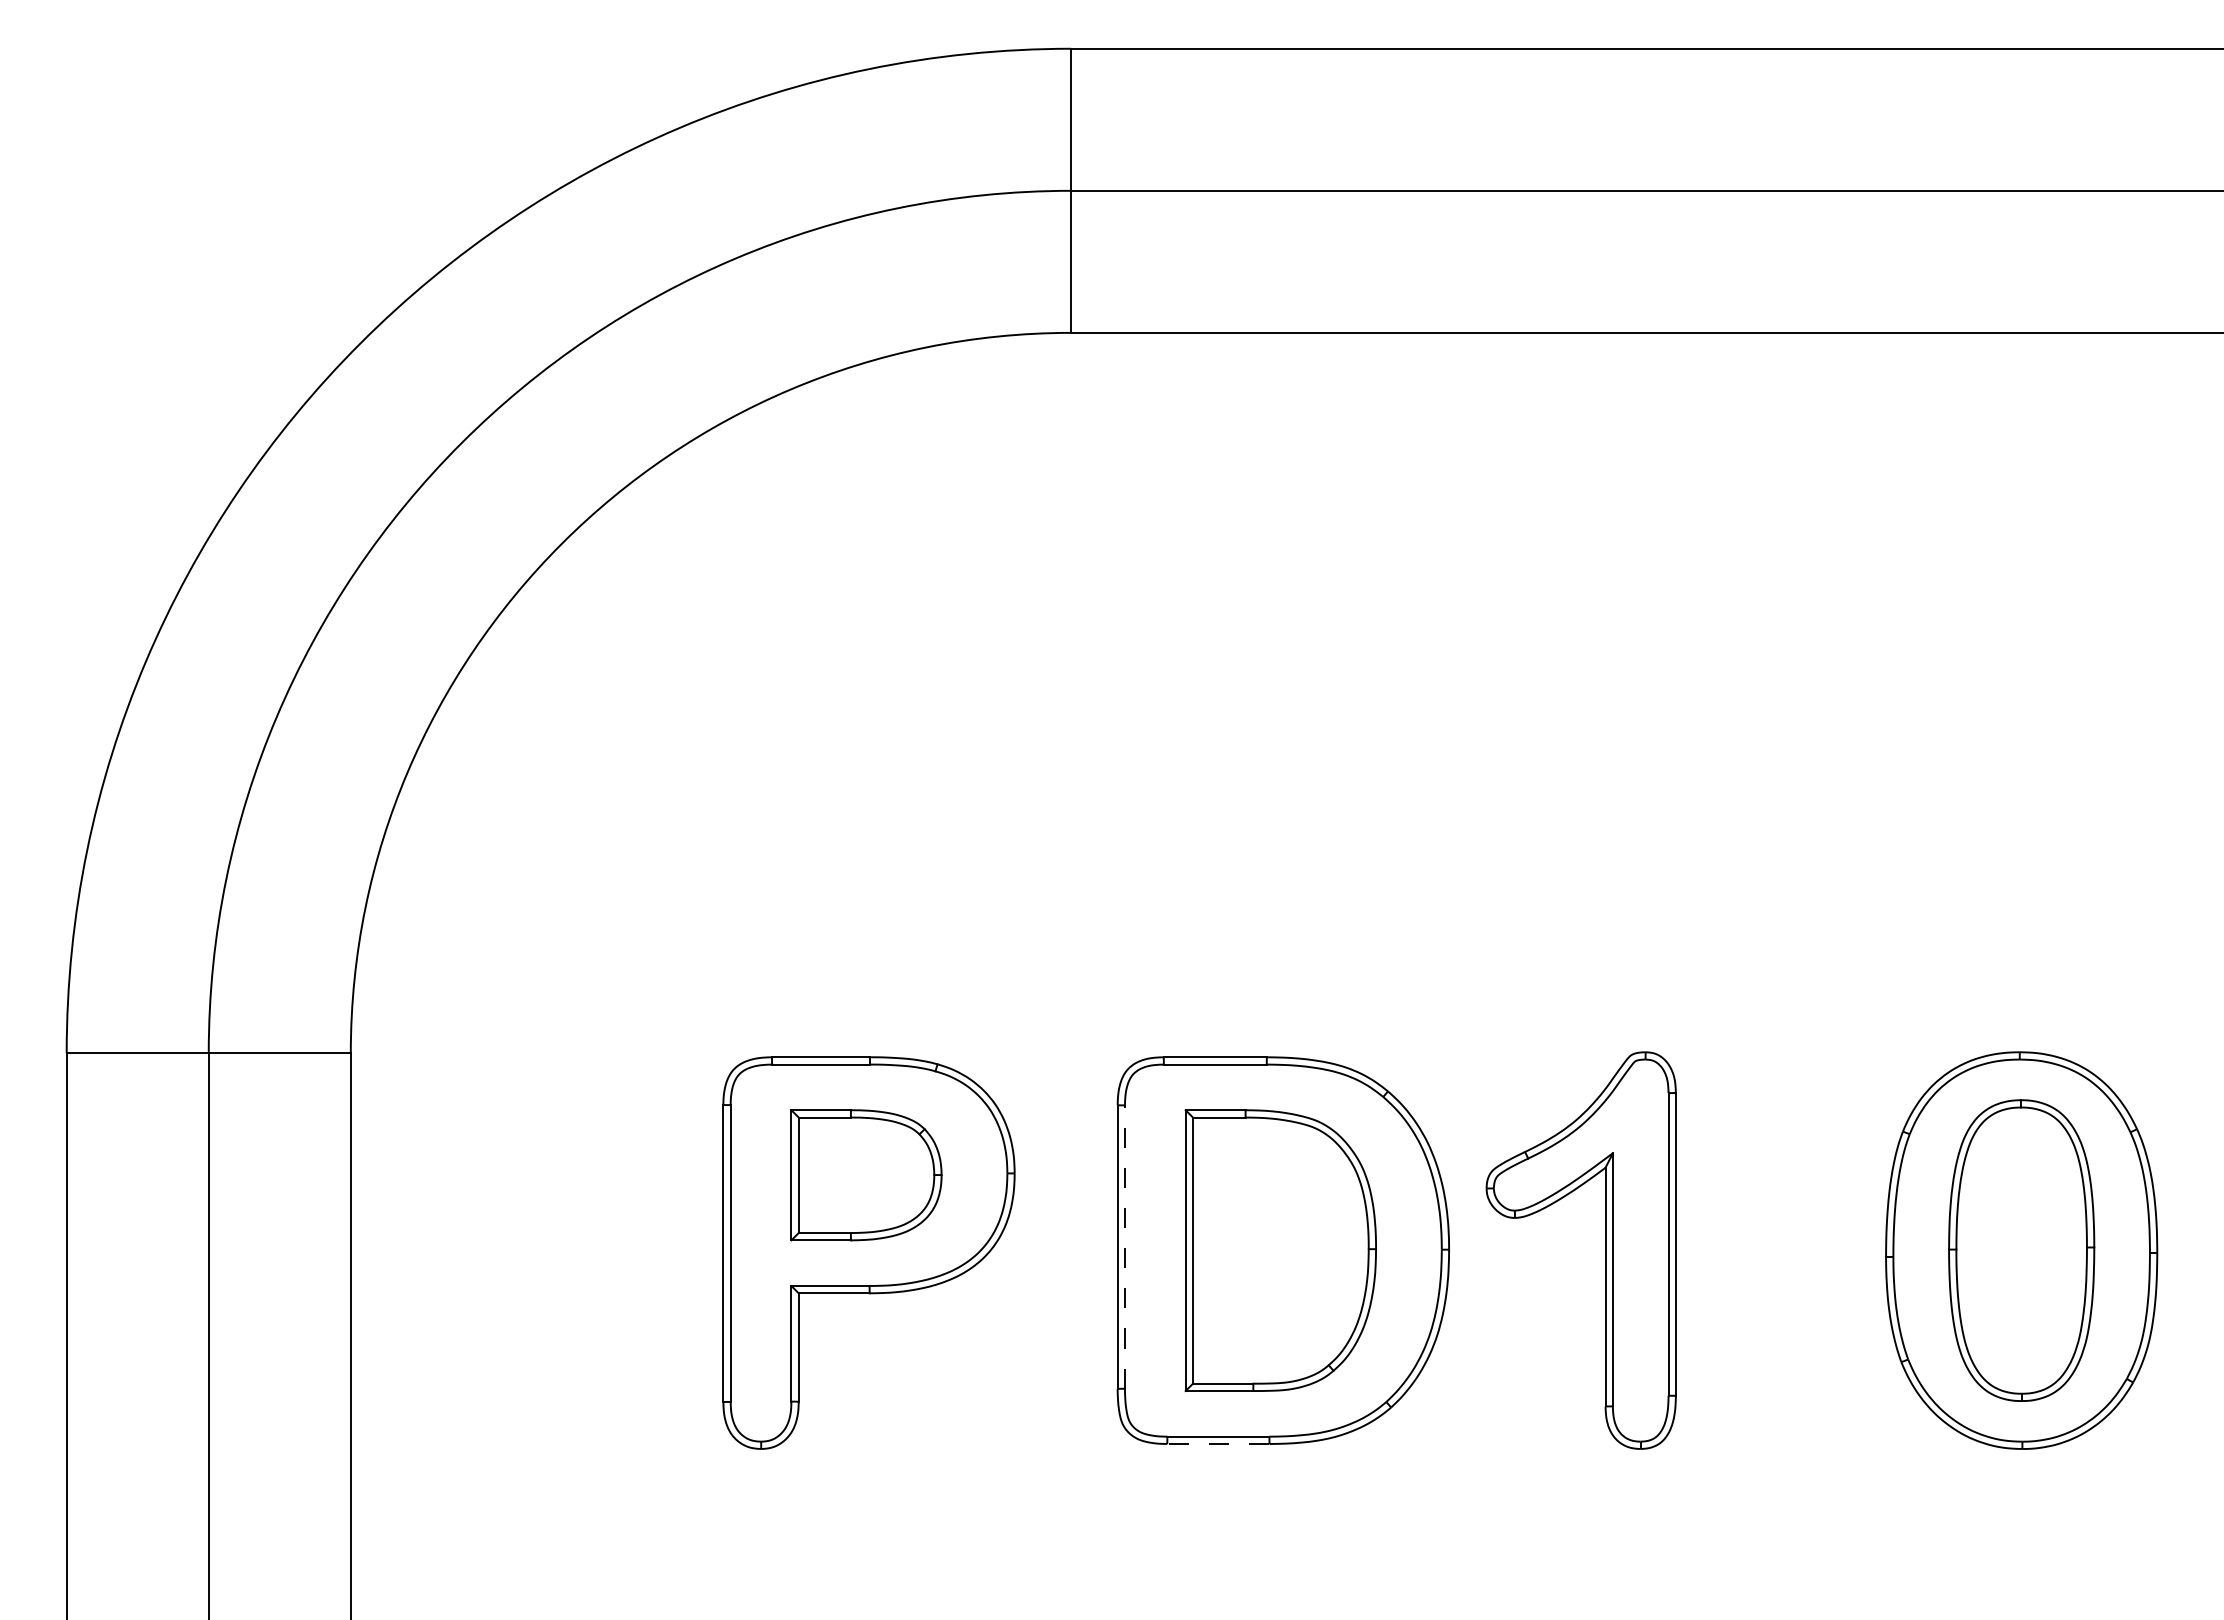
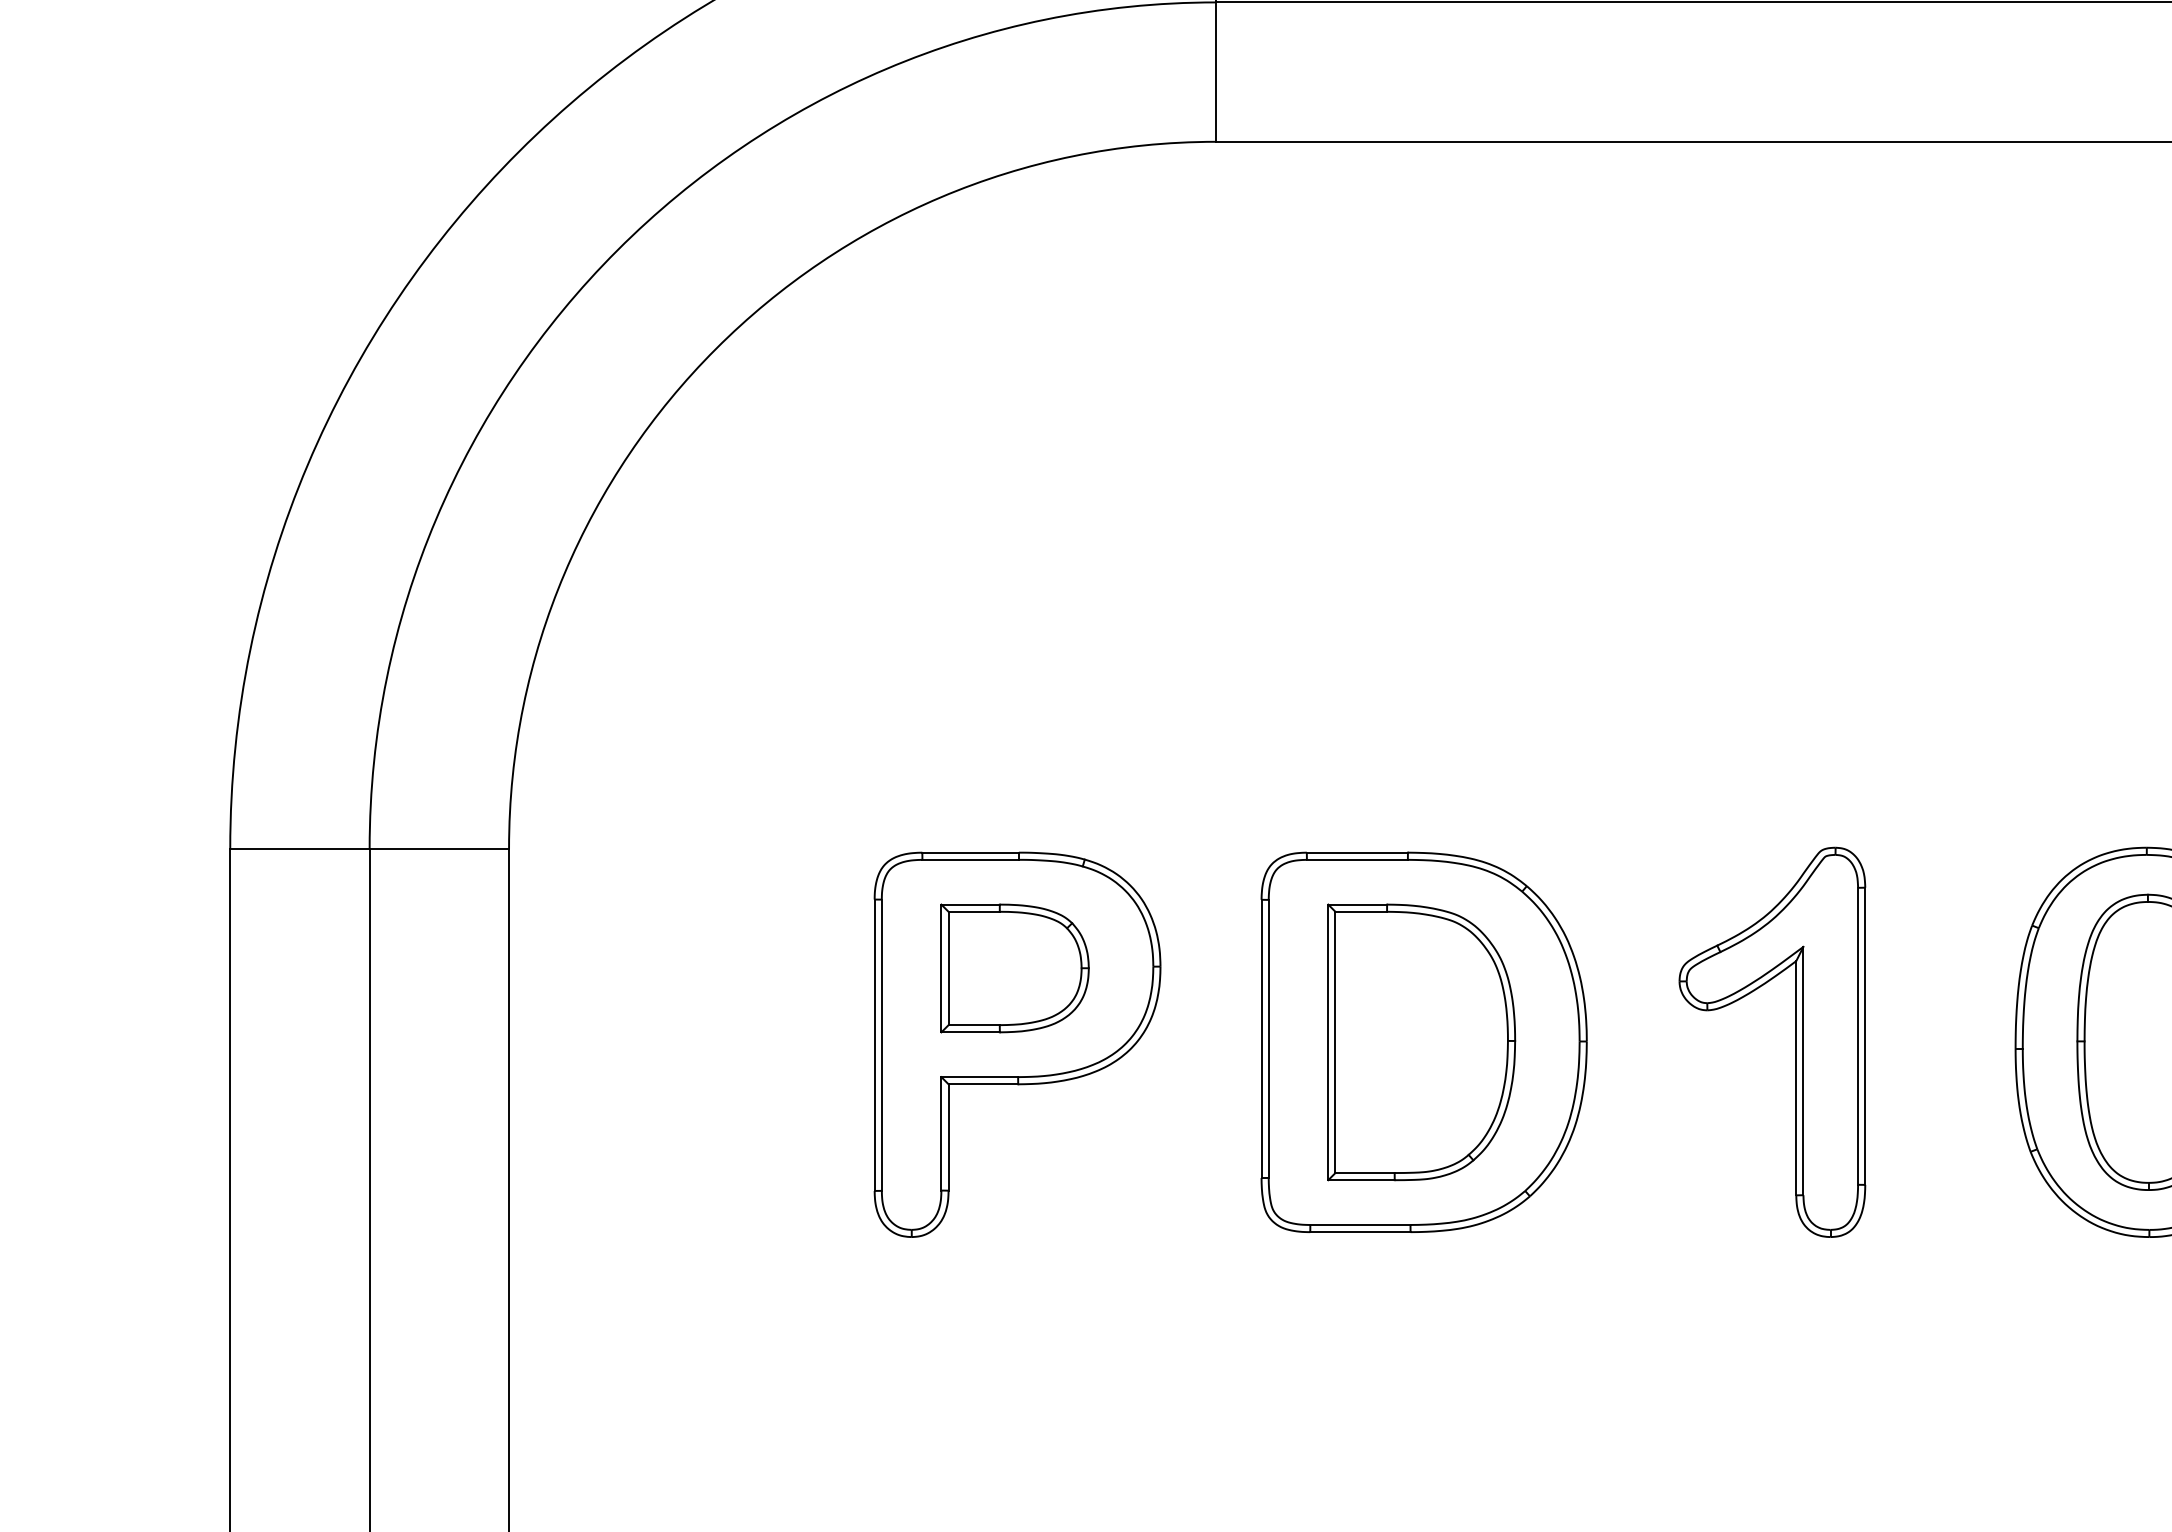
line: (1124, 1247) -> (1268, 1039), dashed -> solid
part: (1605, 1250) -> (1796, 1042), moved
line: (1217, 1443) -> (1359, 1231), dashed -> solid

